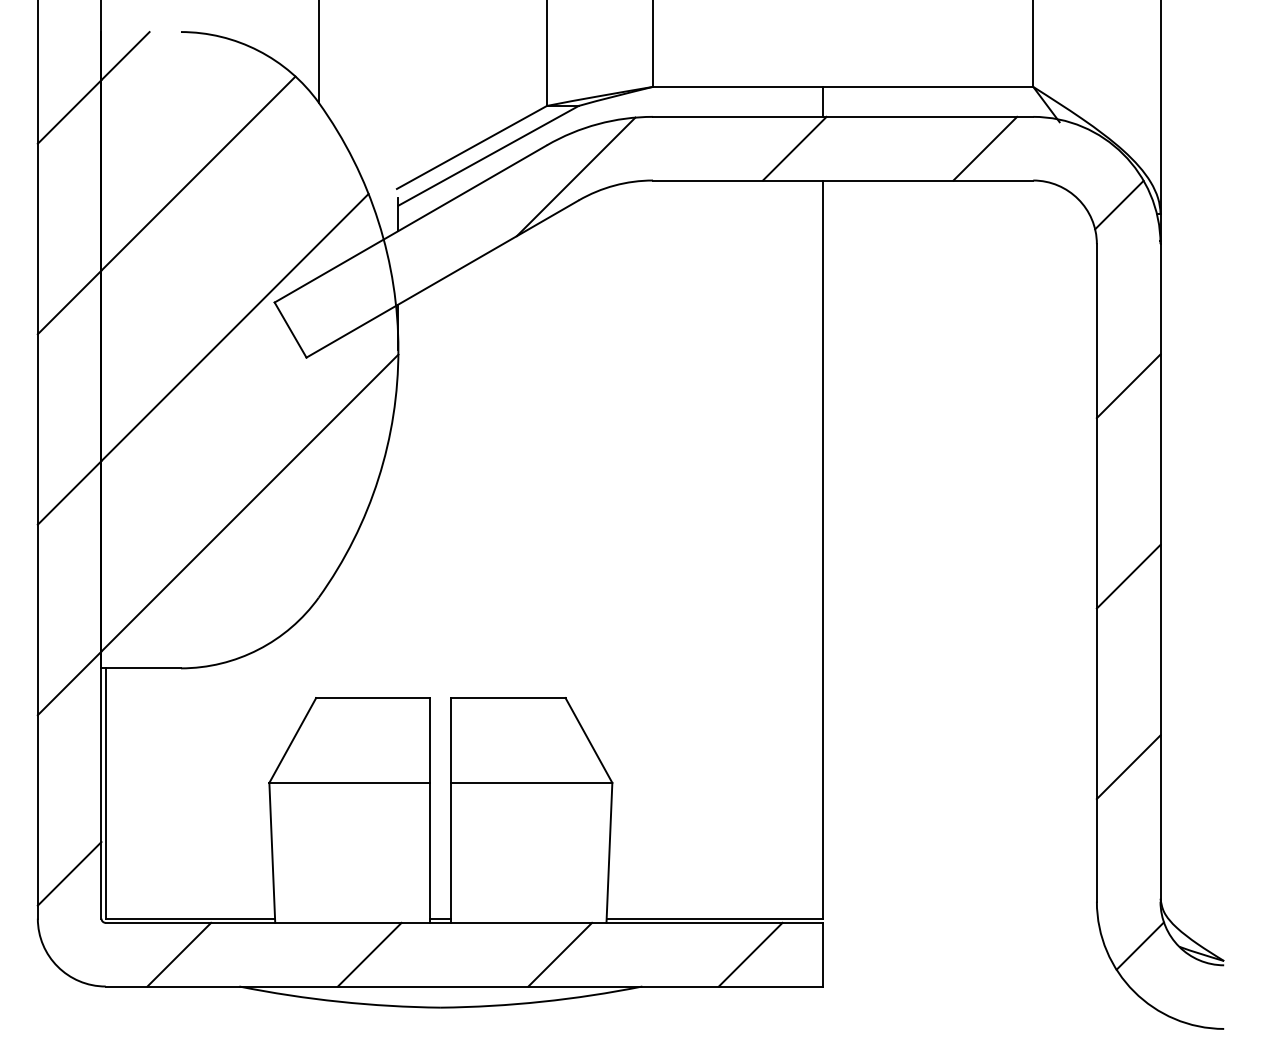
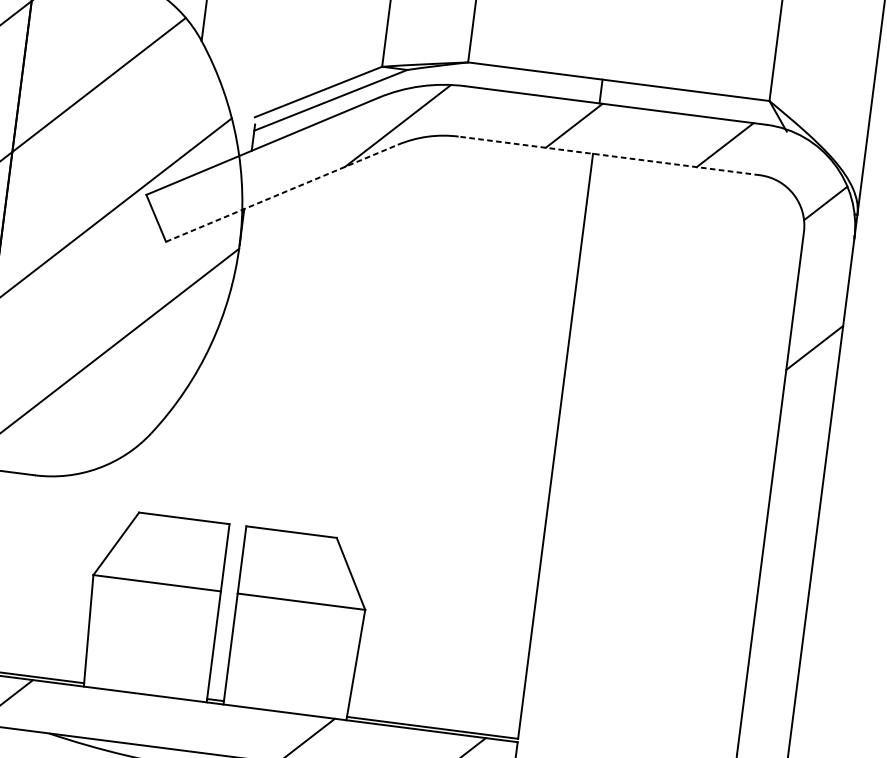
line: (842, 180) -> (608, 155), solid -> dashed
line: (443, 278) -> (282, 193), solid -> dashed
line: (1128, 576) -> (795, 498), removed
line: (1128, 767) -> (775, 650), removed
line: (369, 954) -> (155, 721), removed

